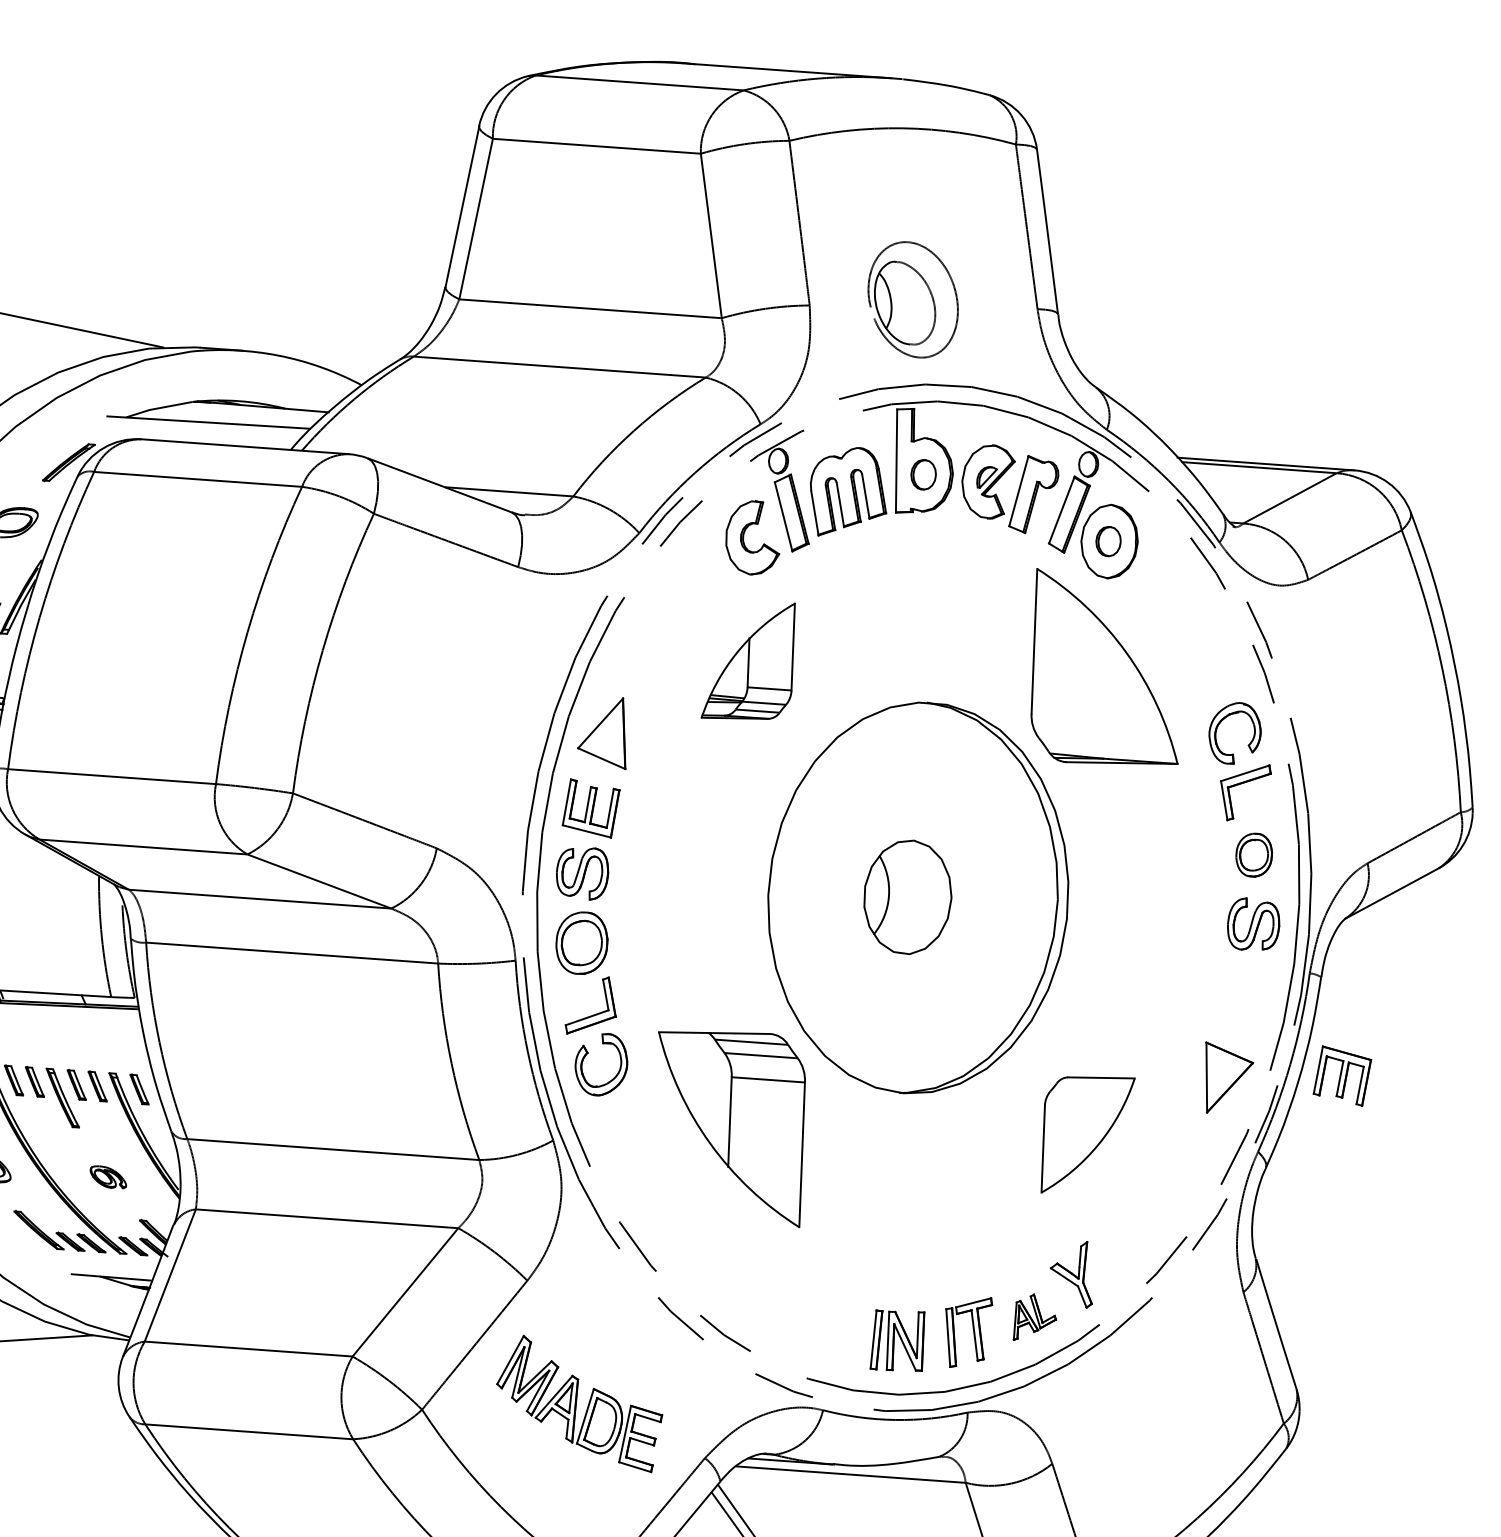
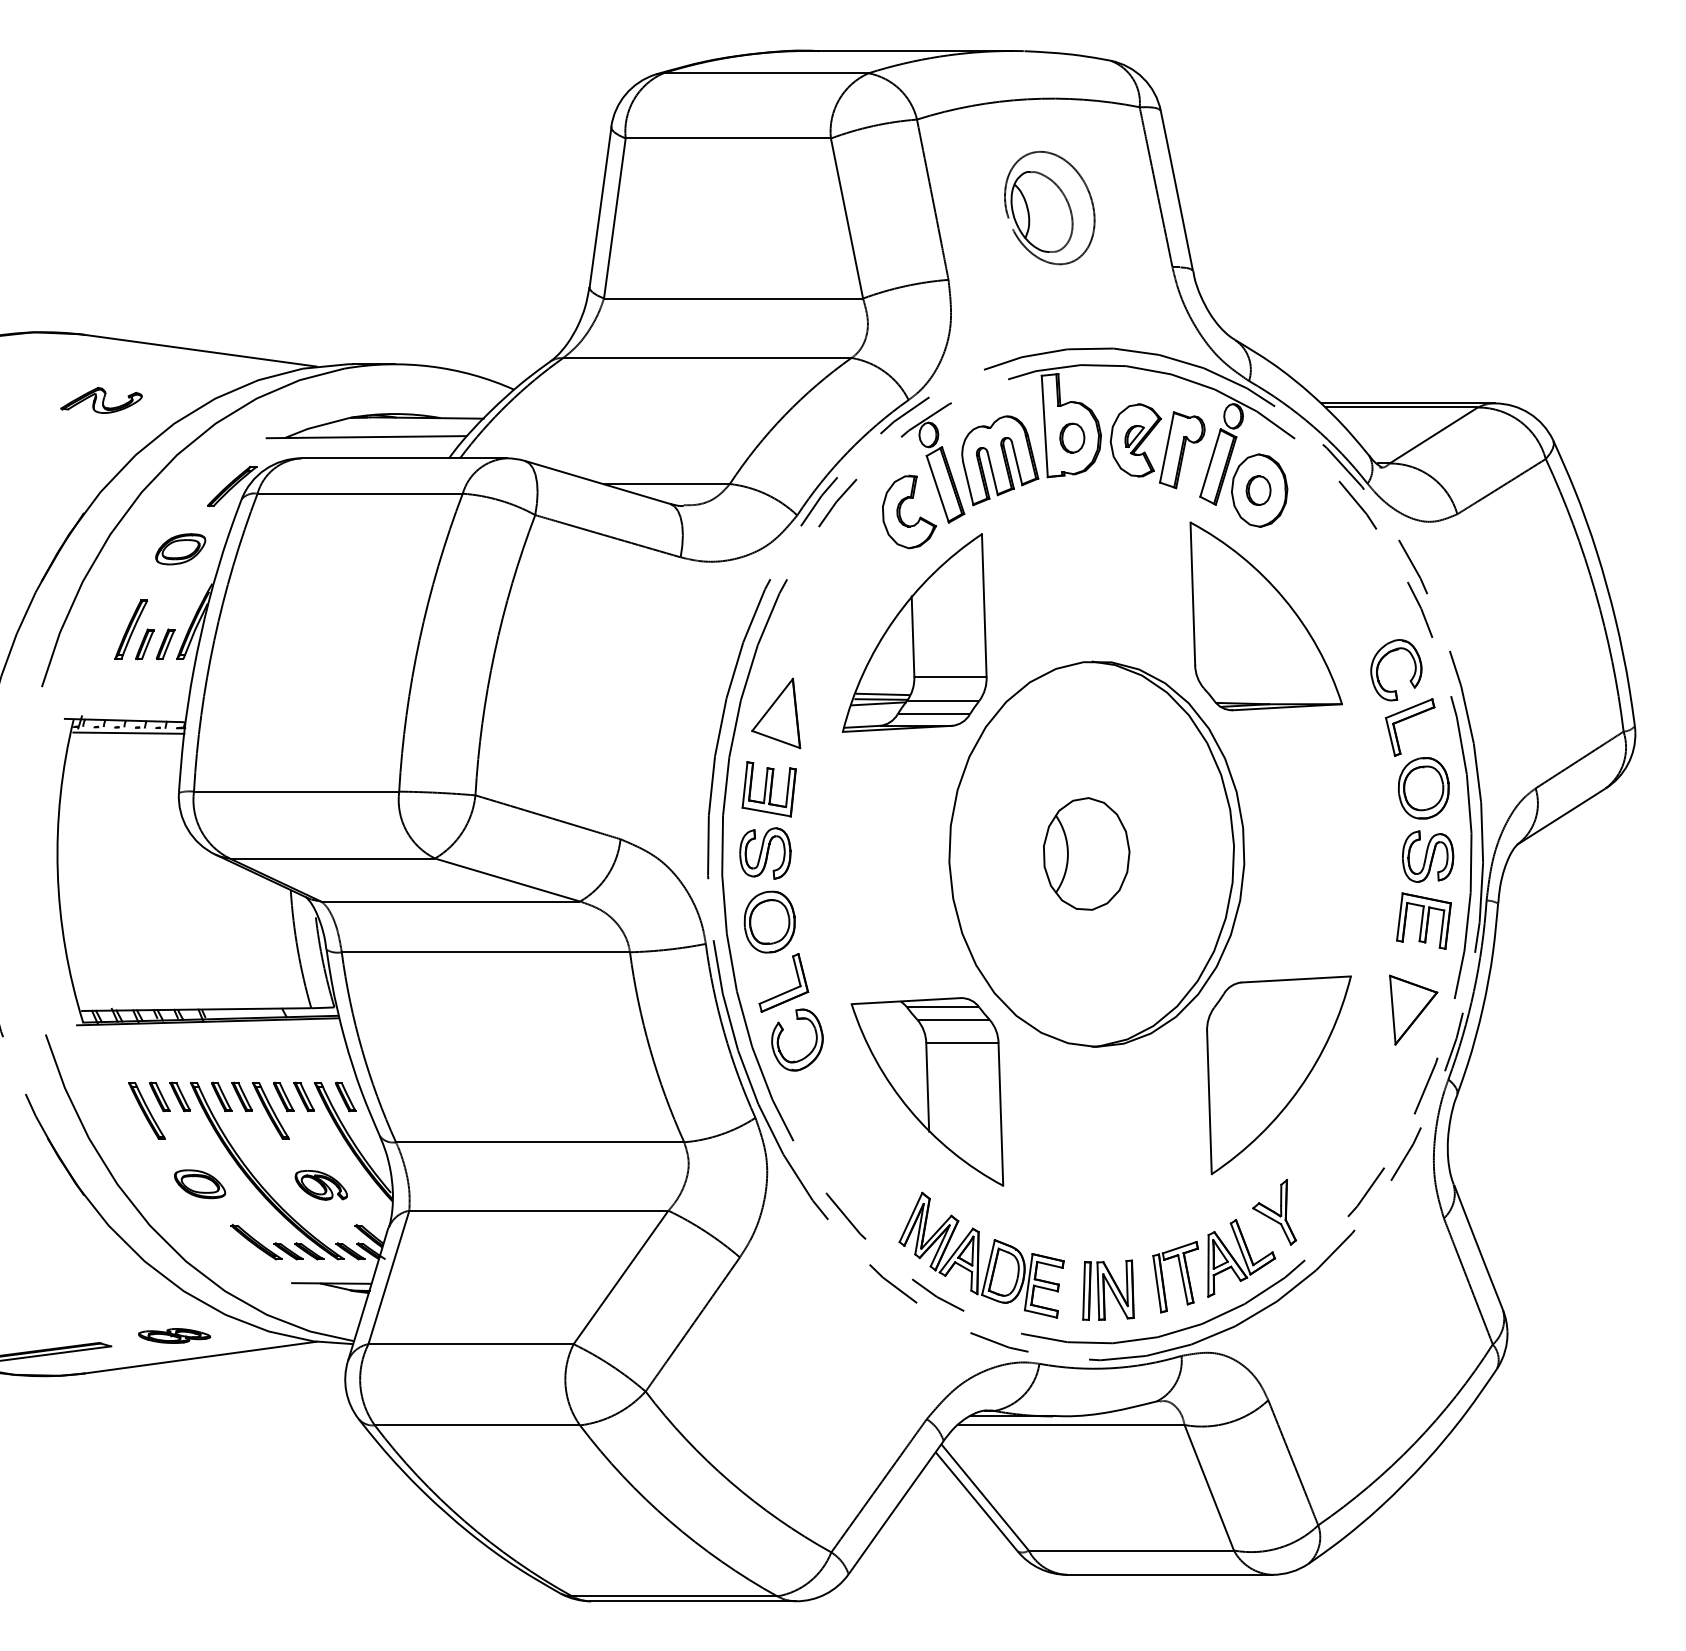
part: (912, 299) -> (1049, 207), moved
part: (749, 660) -> (914, 632), size x1.67
part: (1253, 855) -> (1423, 788), size x1.43
part: (1342, 1075) -> (1423, 920), moved
part: (1086, 1135) -> (1278, 1075), size x1.67
part: (107, 1177) -> (320, 1185), size x1.43
part: (1035, 1318) -> (1241, 1258), size x1.67
part: (579, 1402) -> (981, 1254), moved

